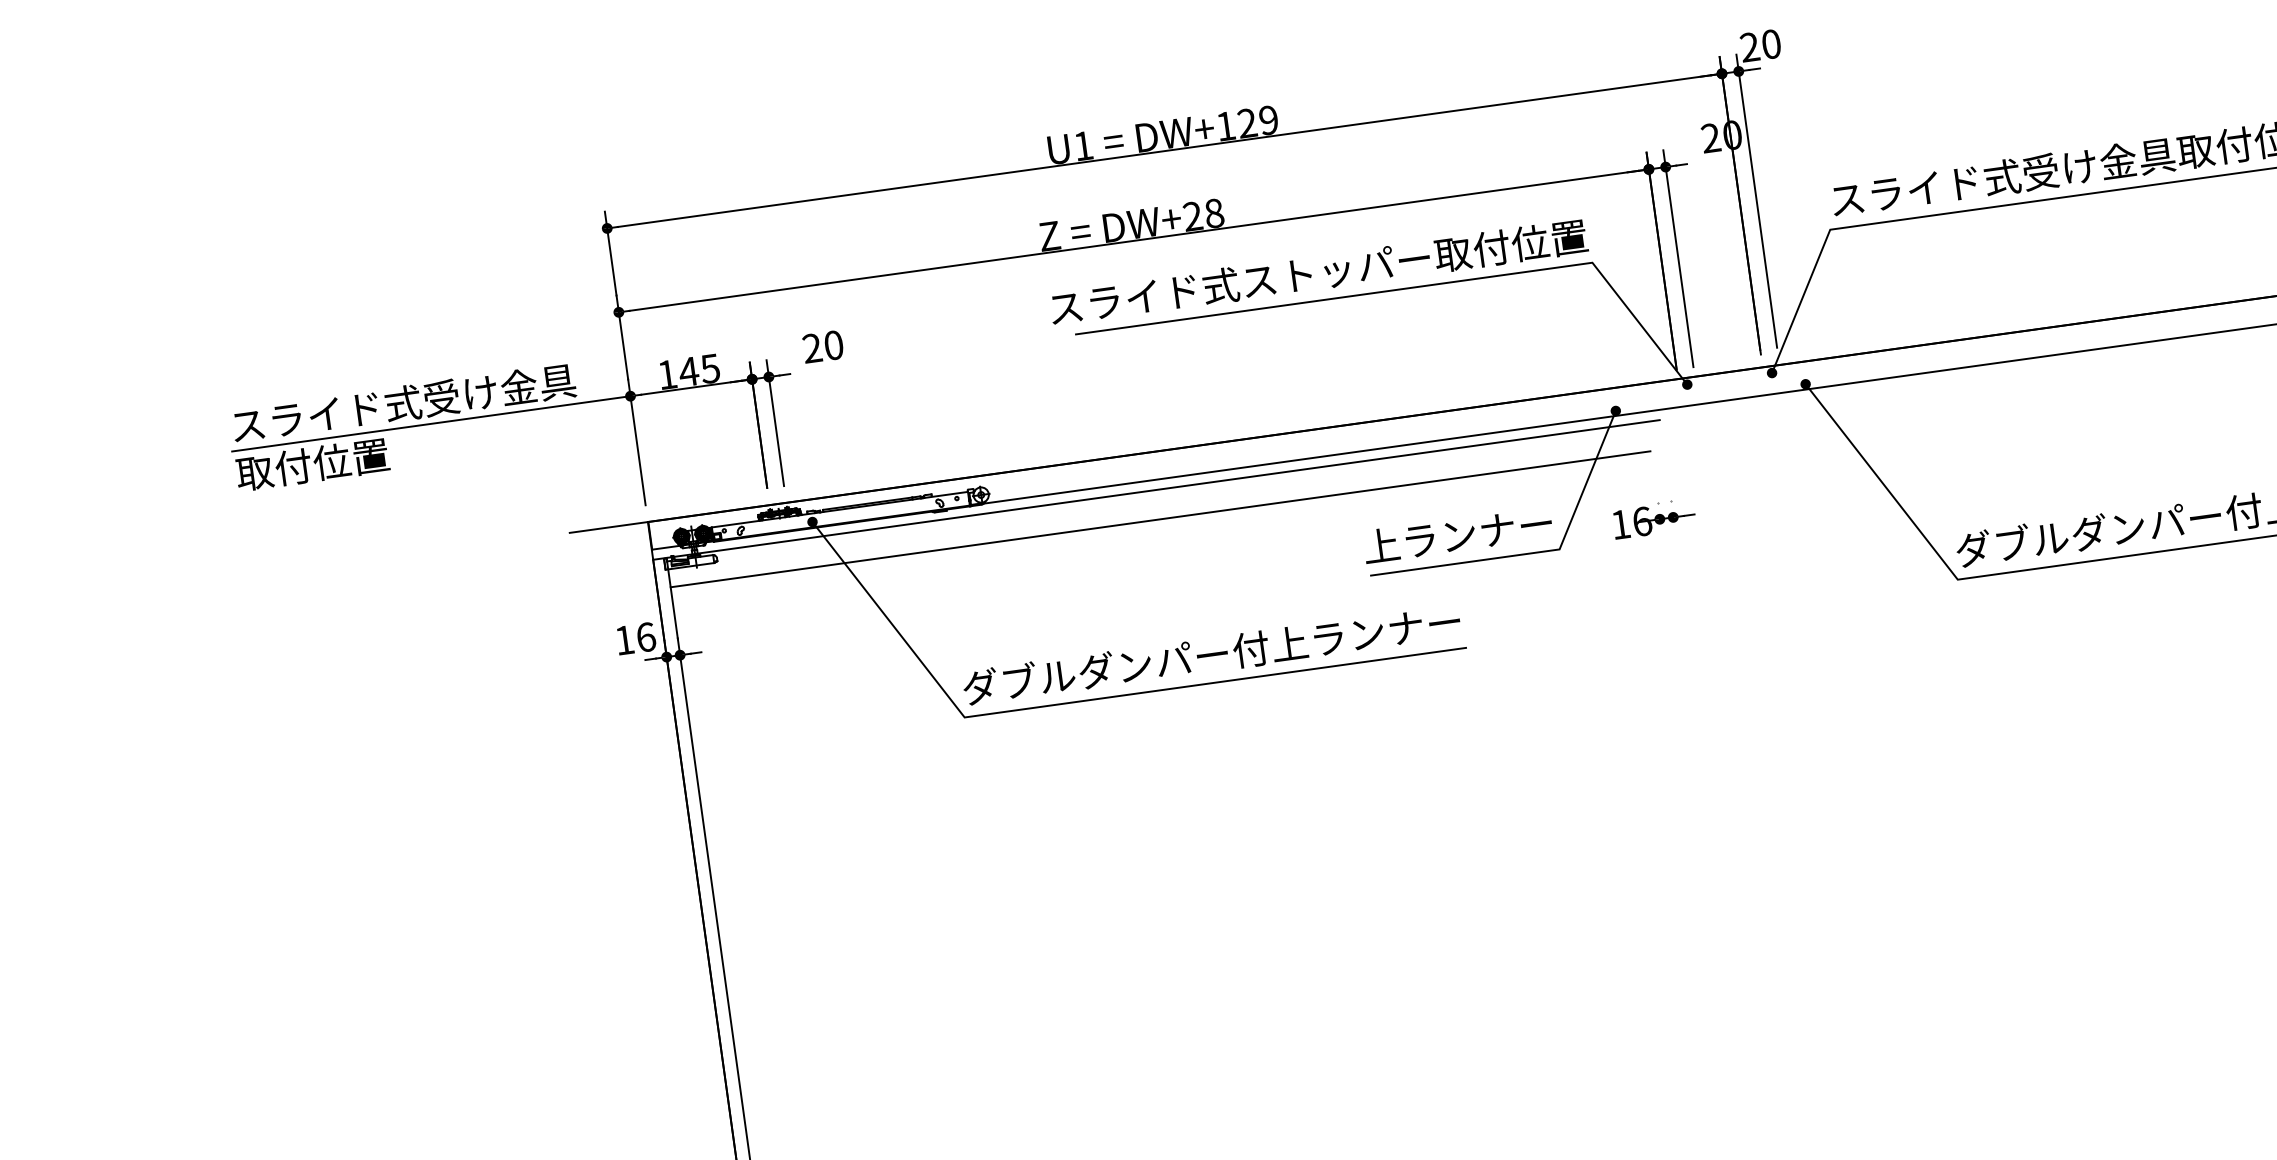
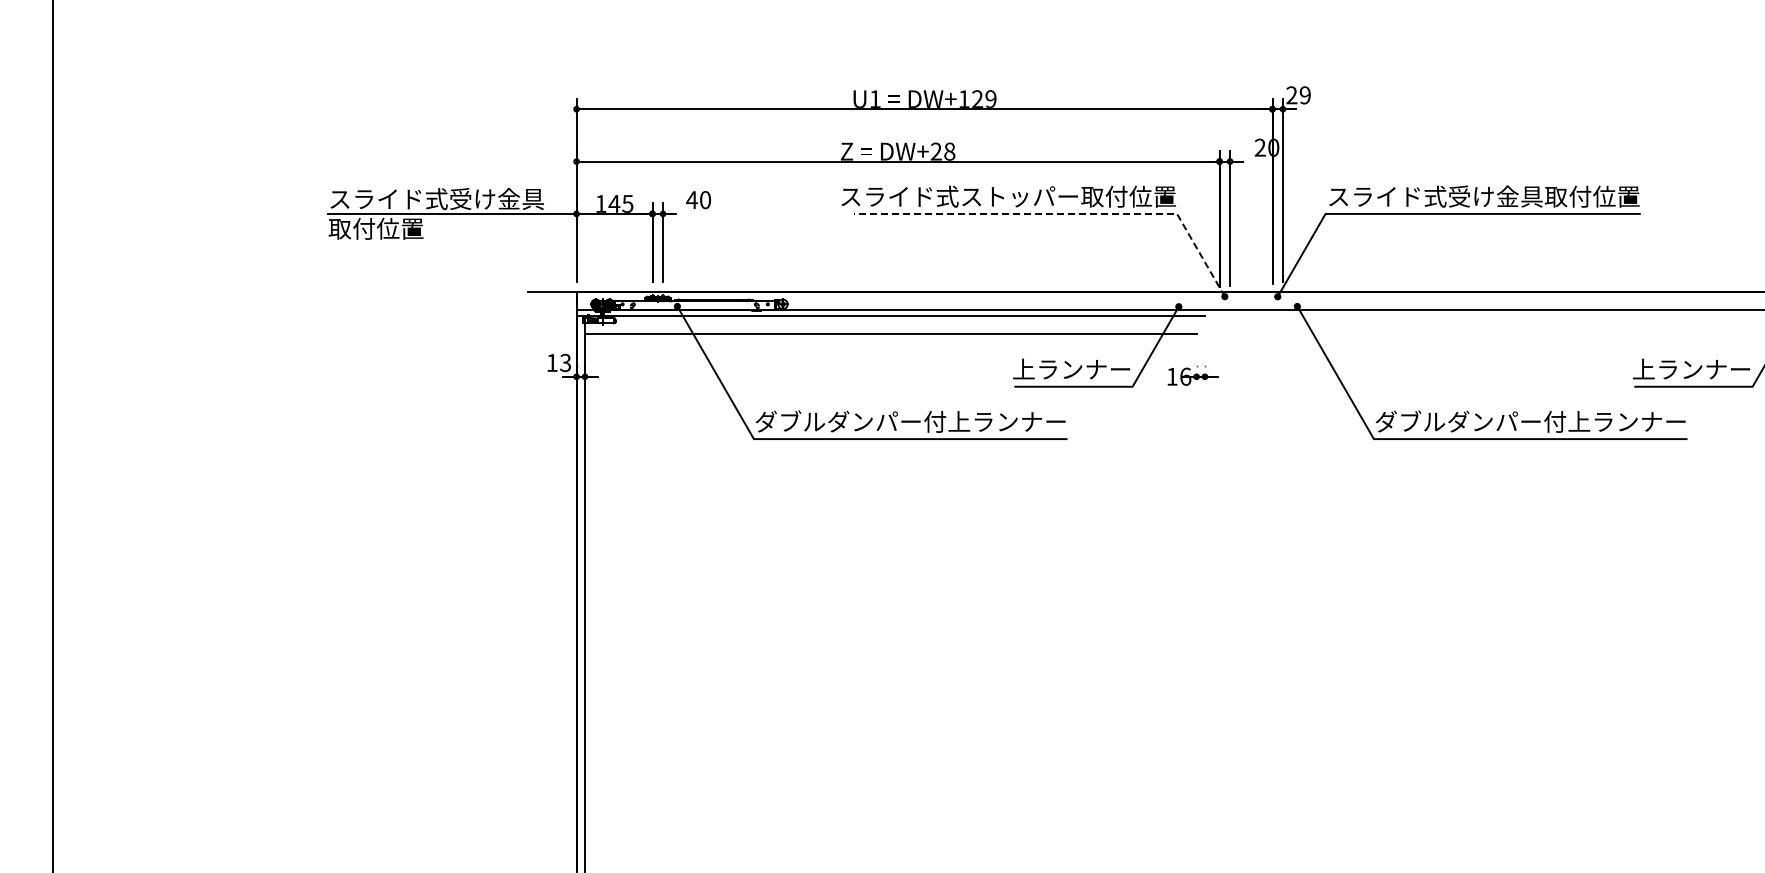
text: (1770, 44) -> (1304, 95), 20 -> 29
line: (1411, 287) -> (1064, 213), solid -> dashed
text: (812, 347) -> (692, 199), 20 -> 40
text: (645, 636) -> (565, 362), 16 -> 13

